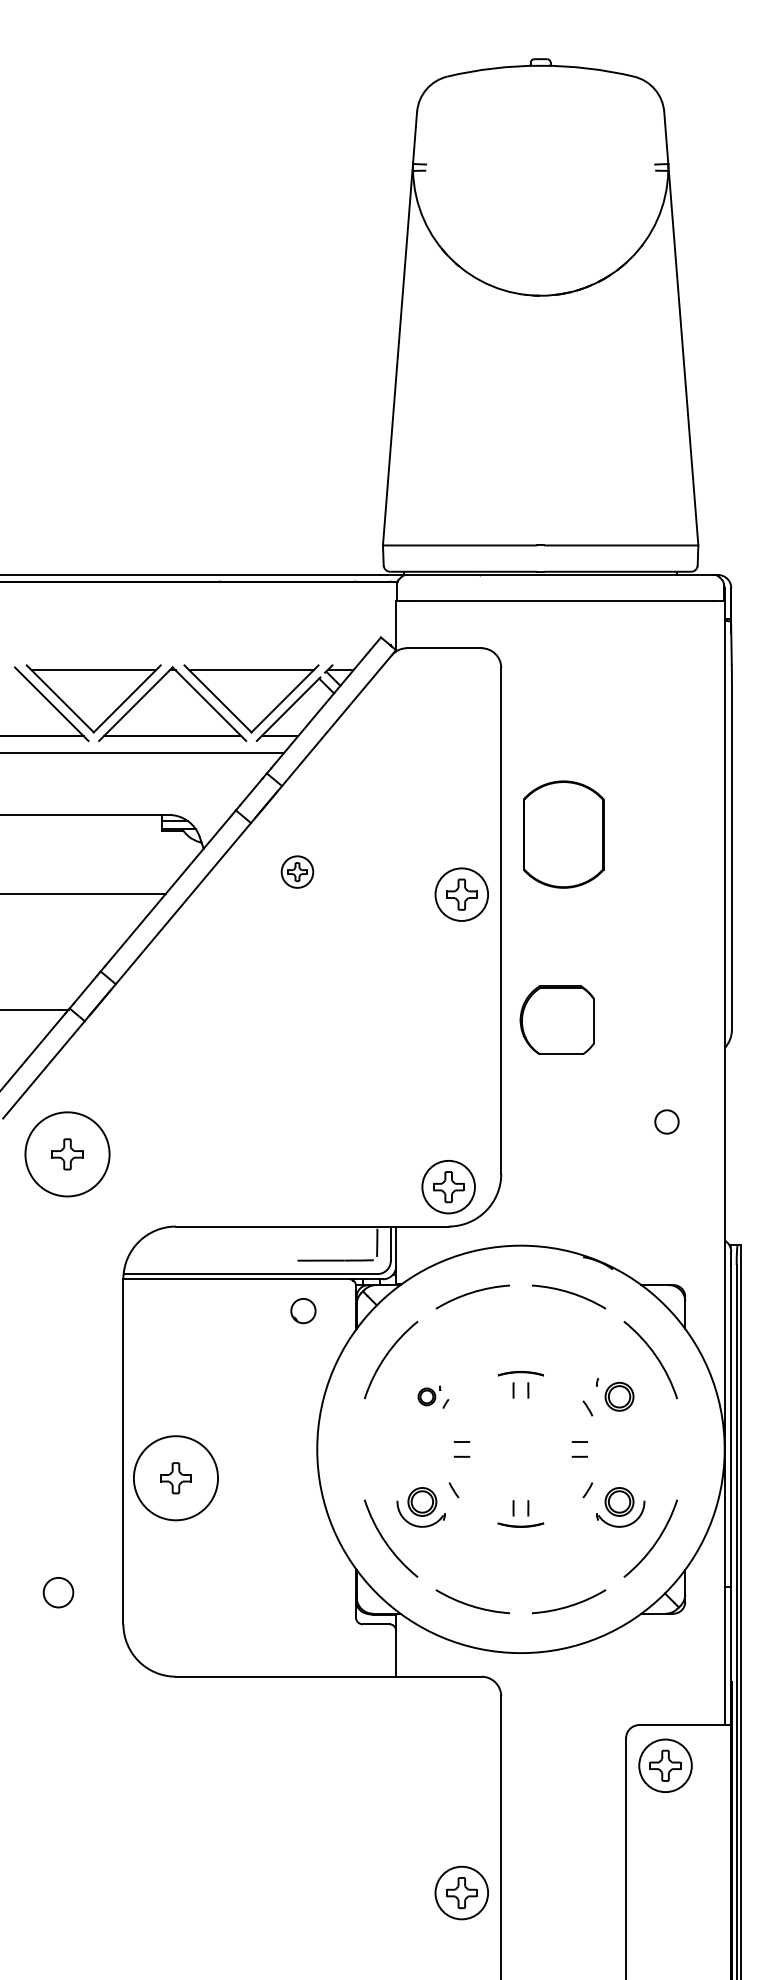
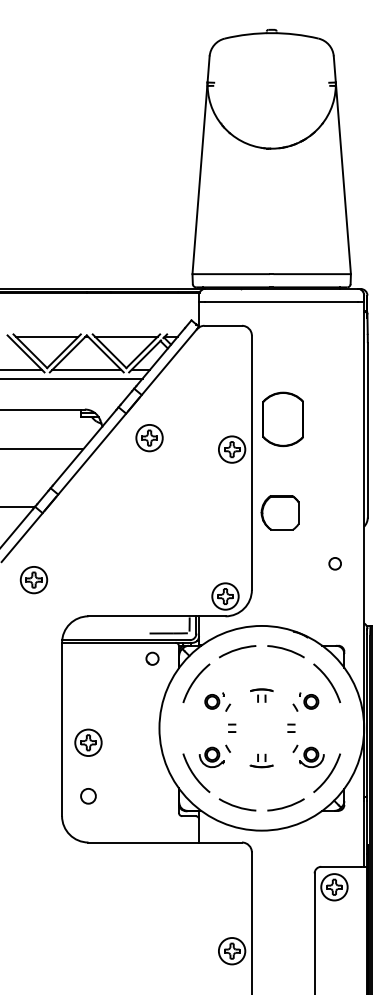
part: (297, 872) -> (149, 438), size x1.67
circle: (66, 1153) -> (33, 579), size x0.62
part: (432, 1396) -> (217, 701), size x1.67
circle: (175, 1477) -> (88, 742), size x0.62
circle: (58, 1593) -> (88, 796), moved

